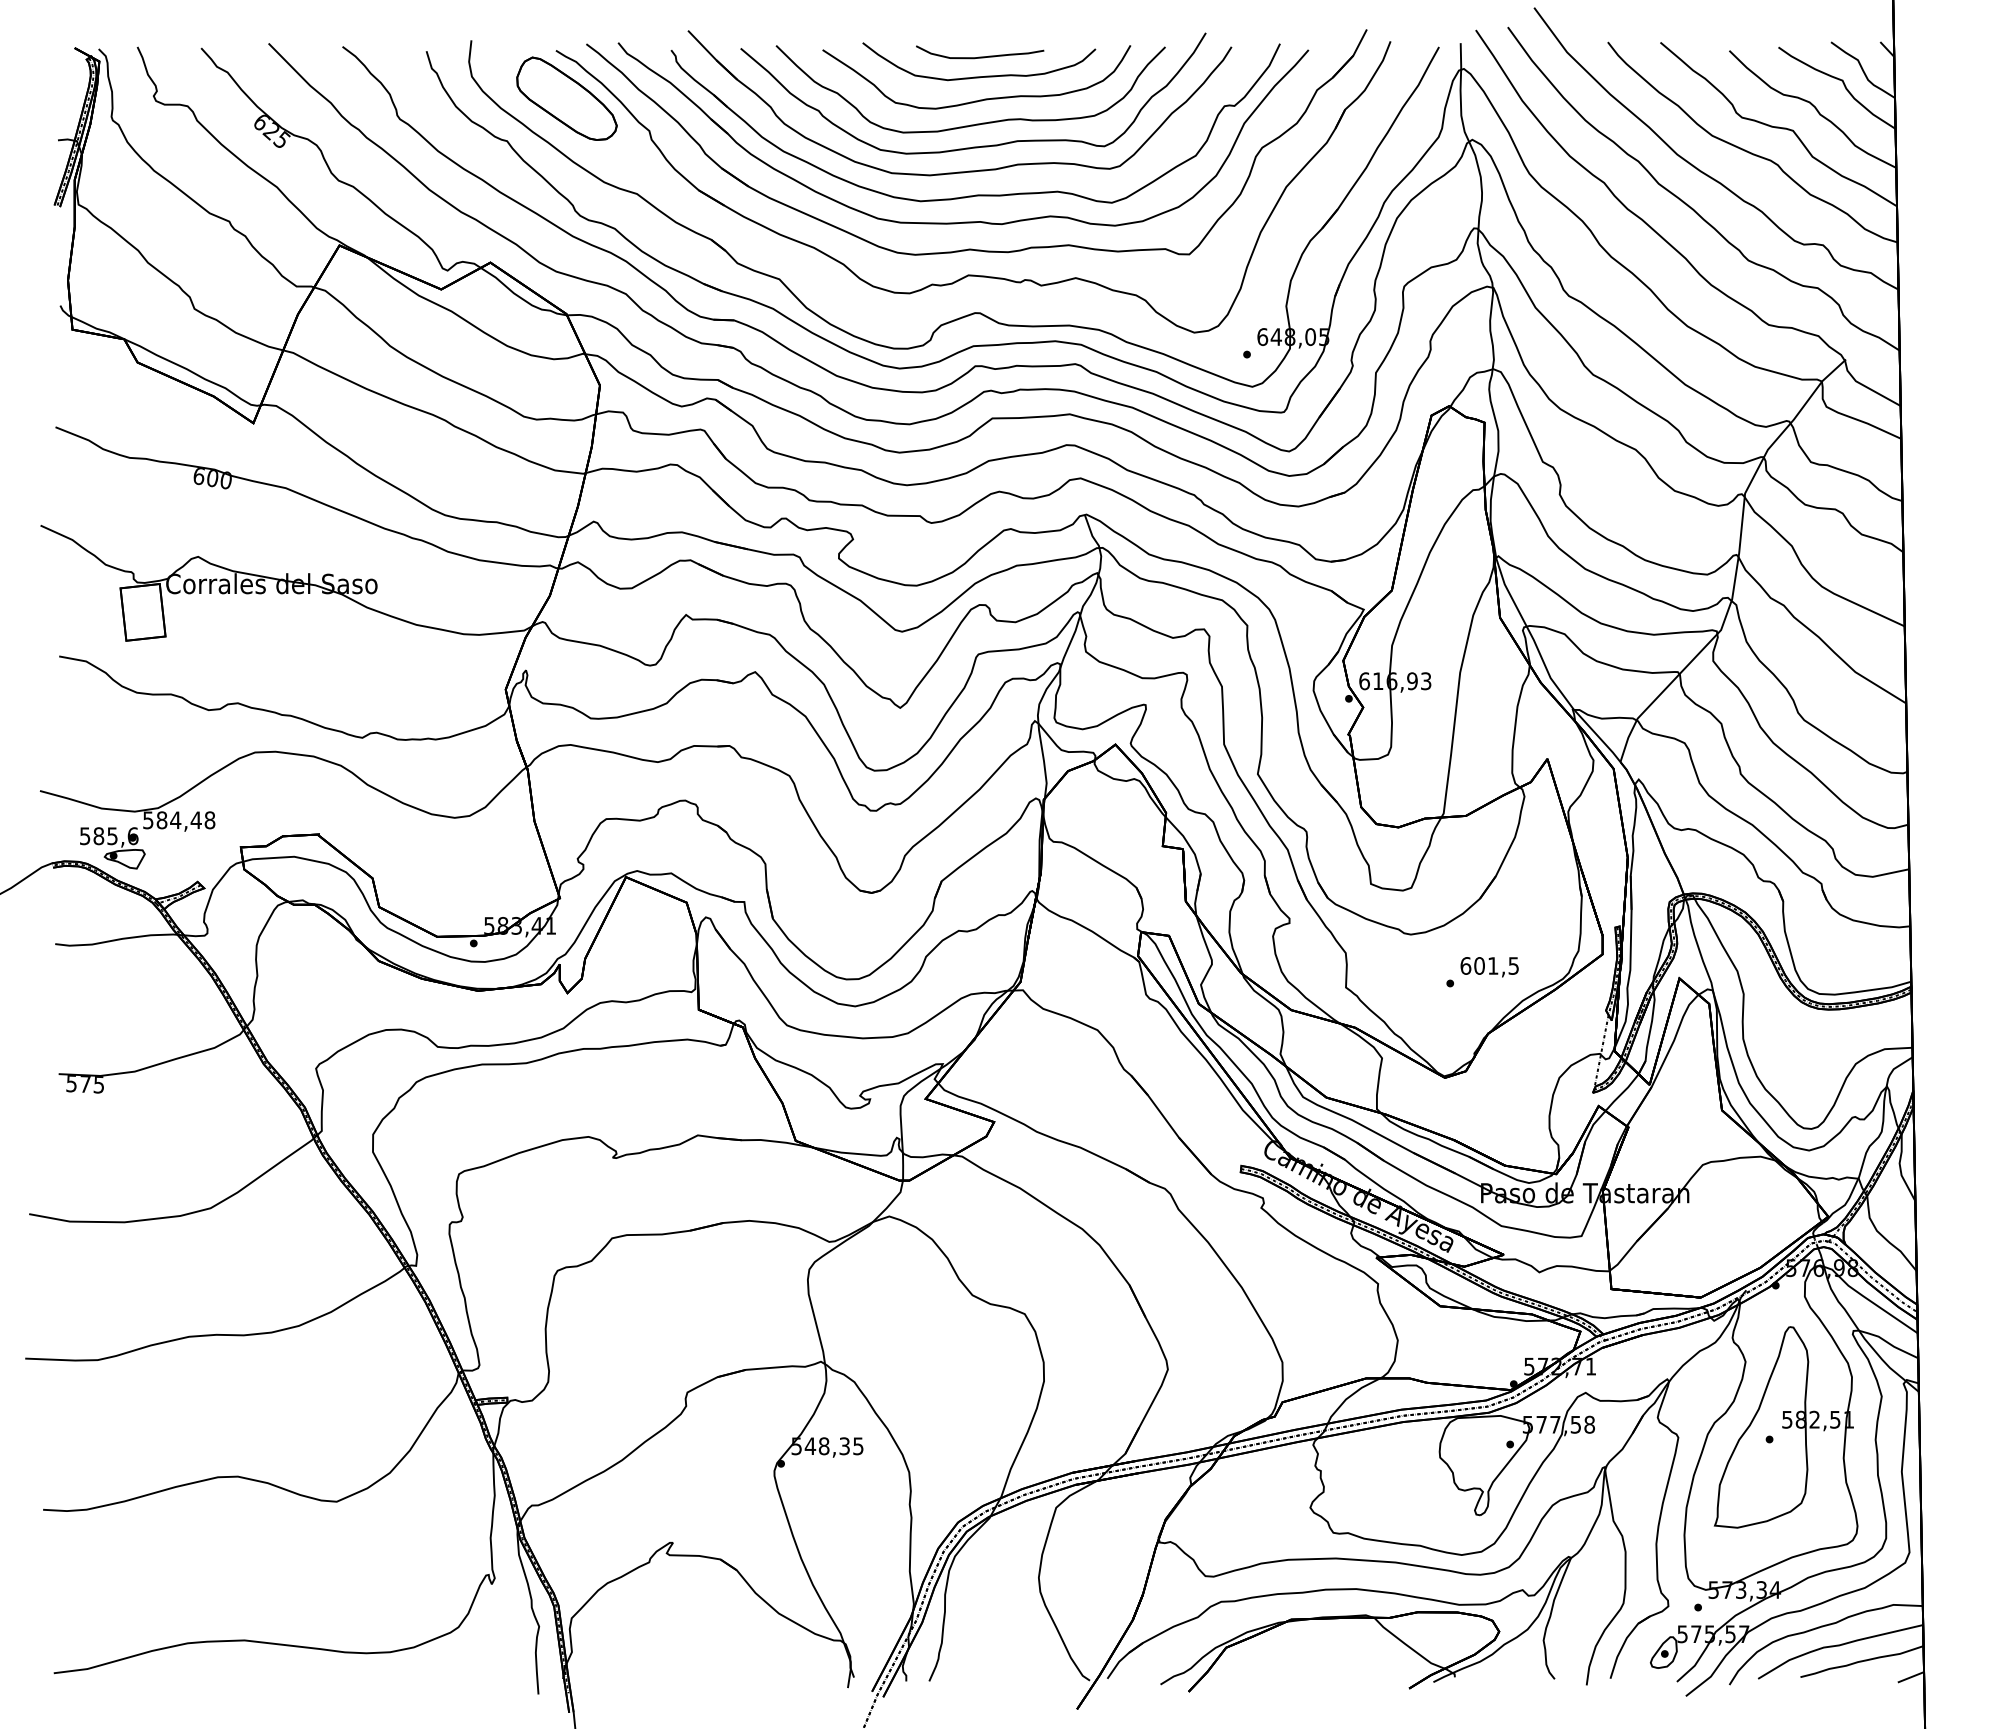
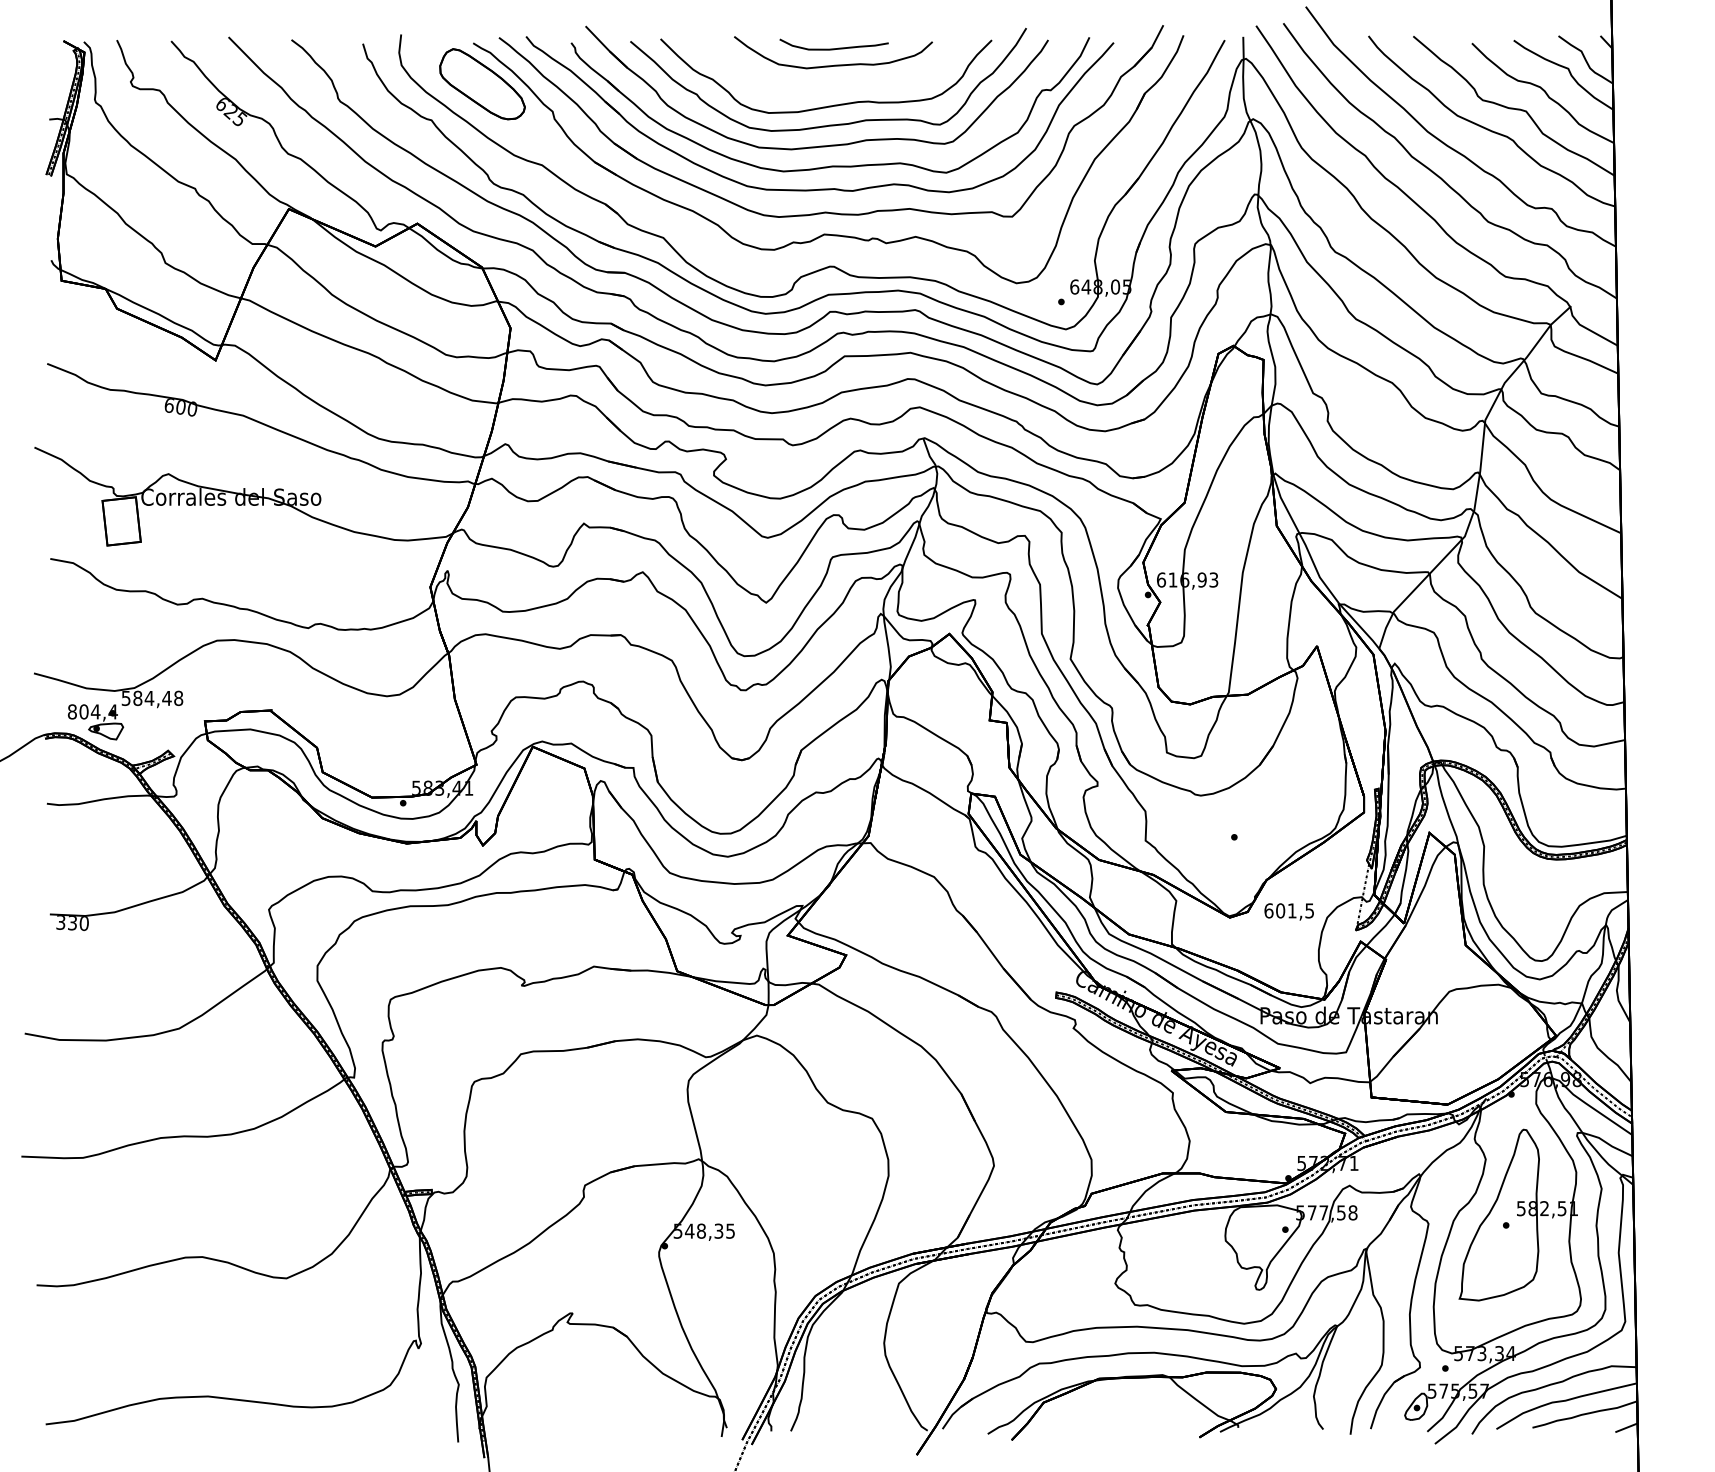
curve: (979, 99) -> (833, 84), removed
text: (108, 836) -> (92, 712), 585,6 -> 804,4
text: (1489, 967) -> (1289, 912), moved
text: (85, 1084) -> (72, 923), 575 -> 330

